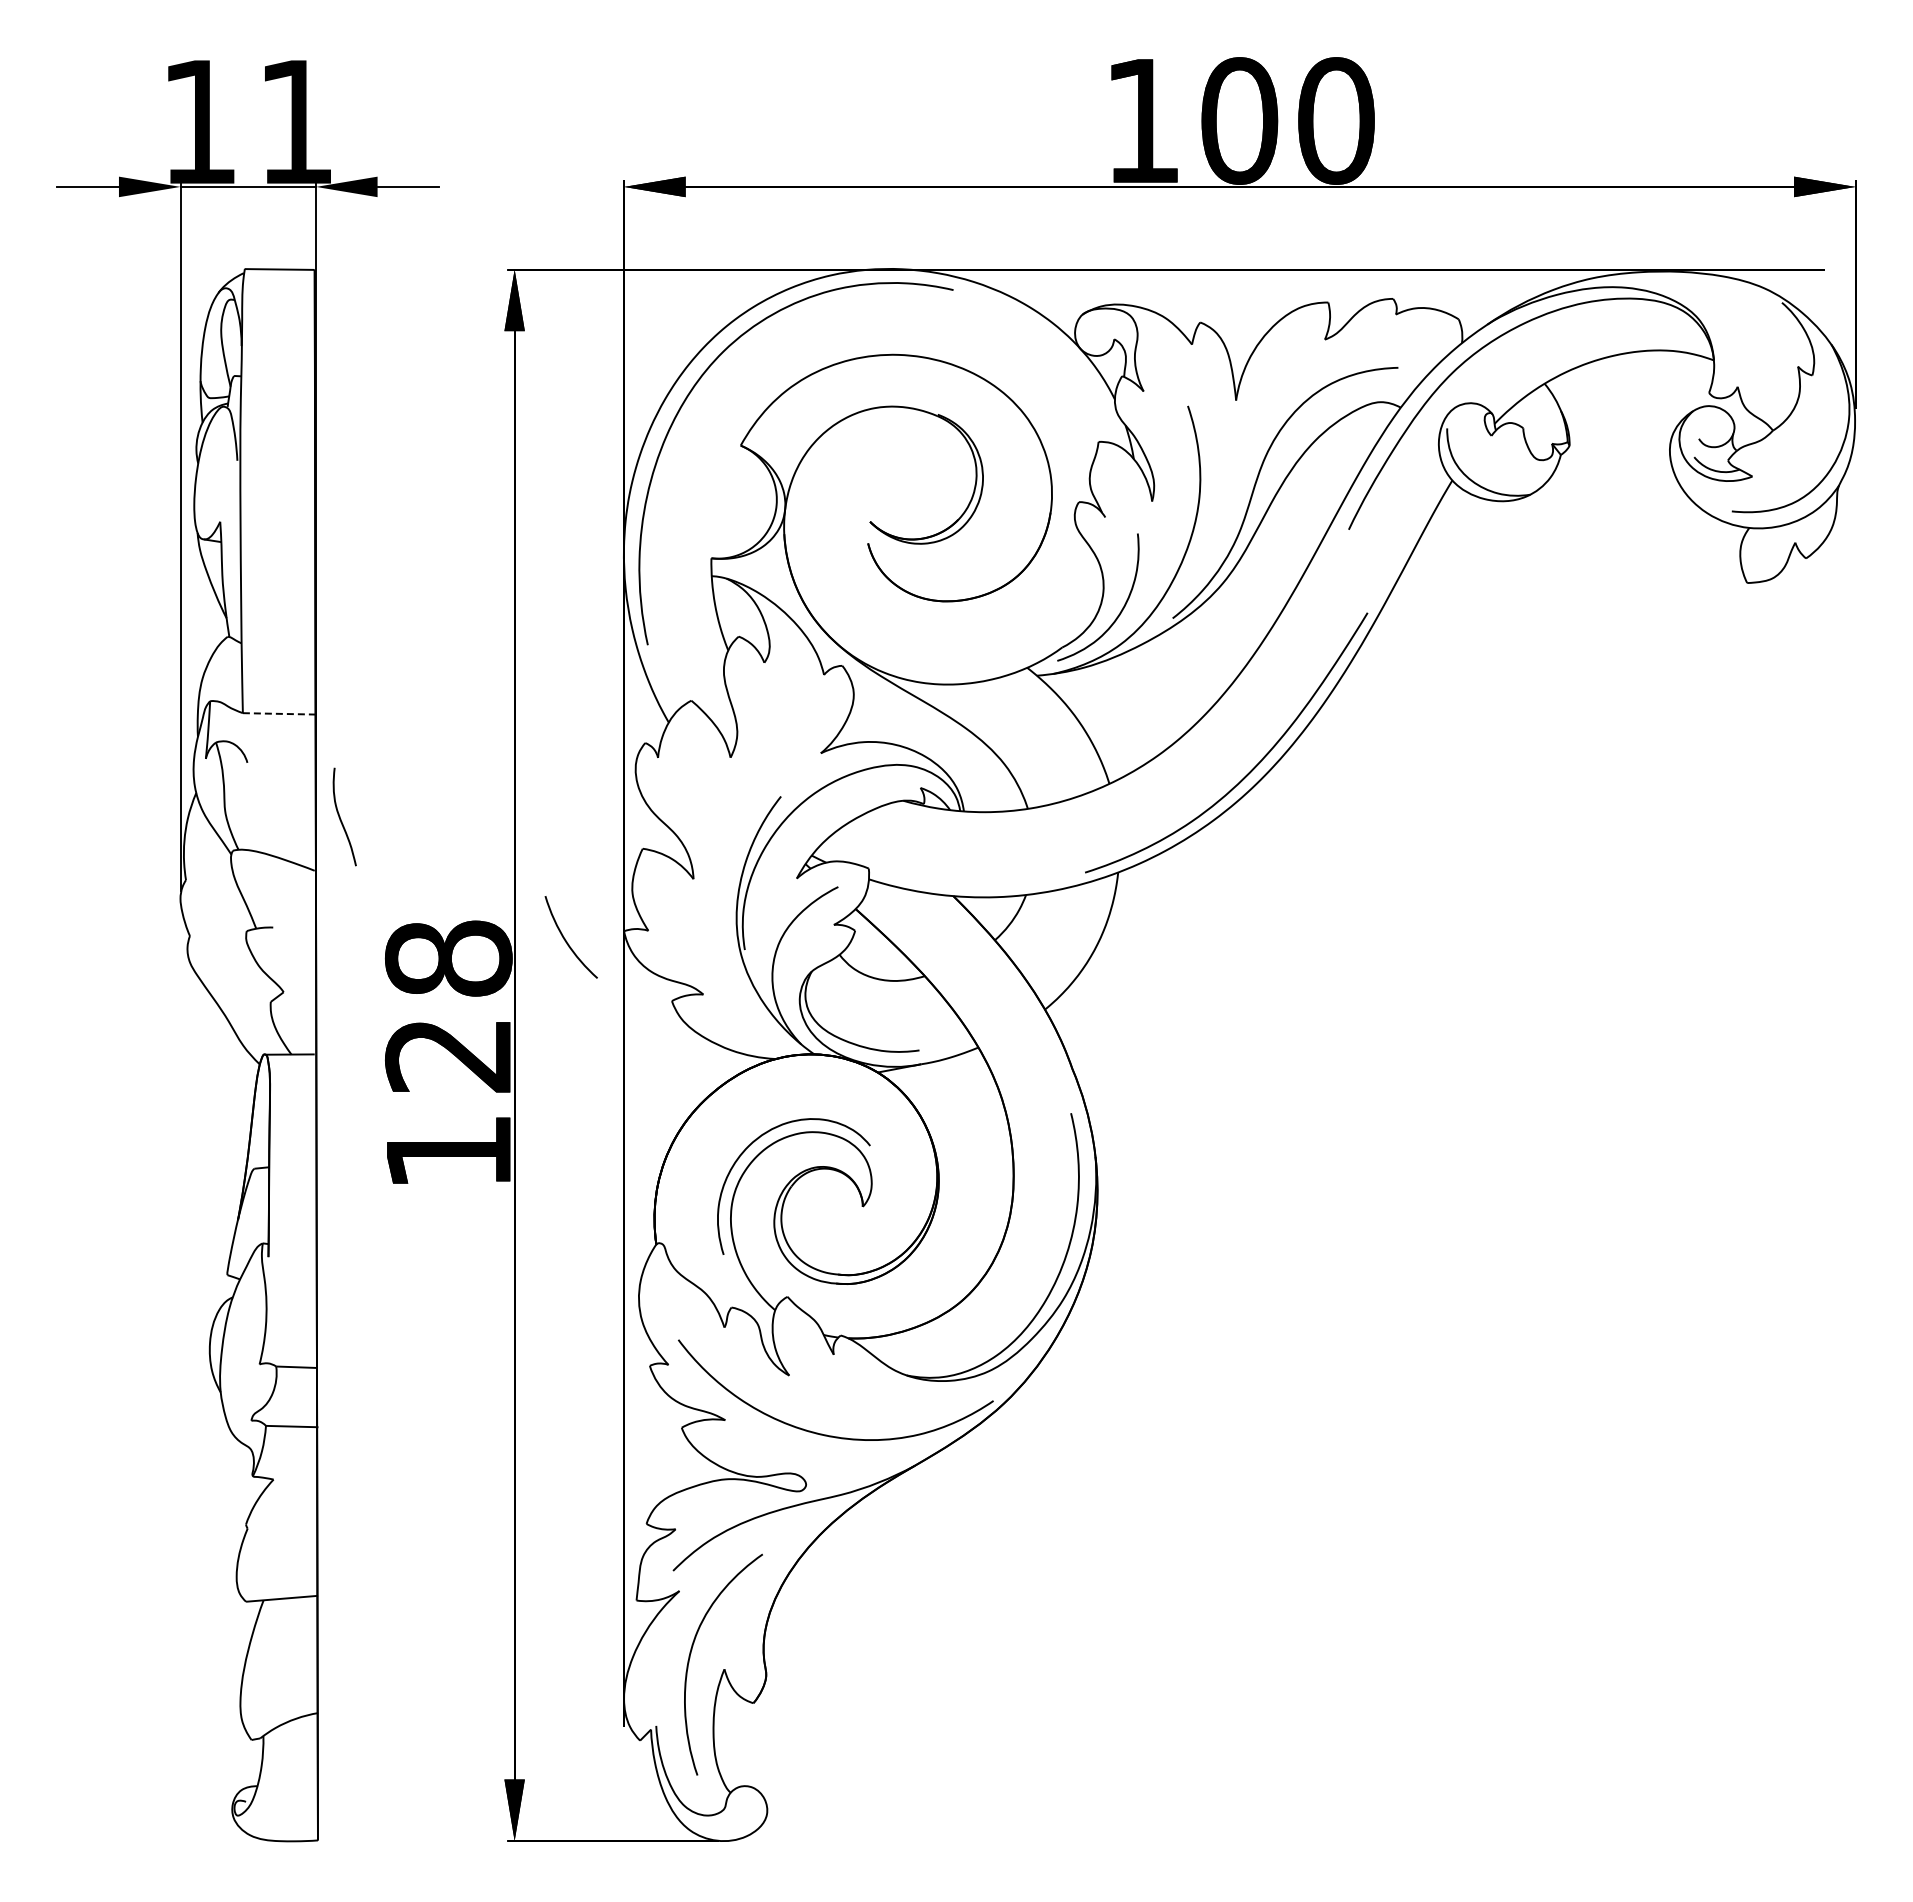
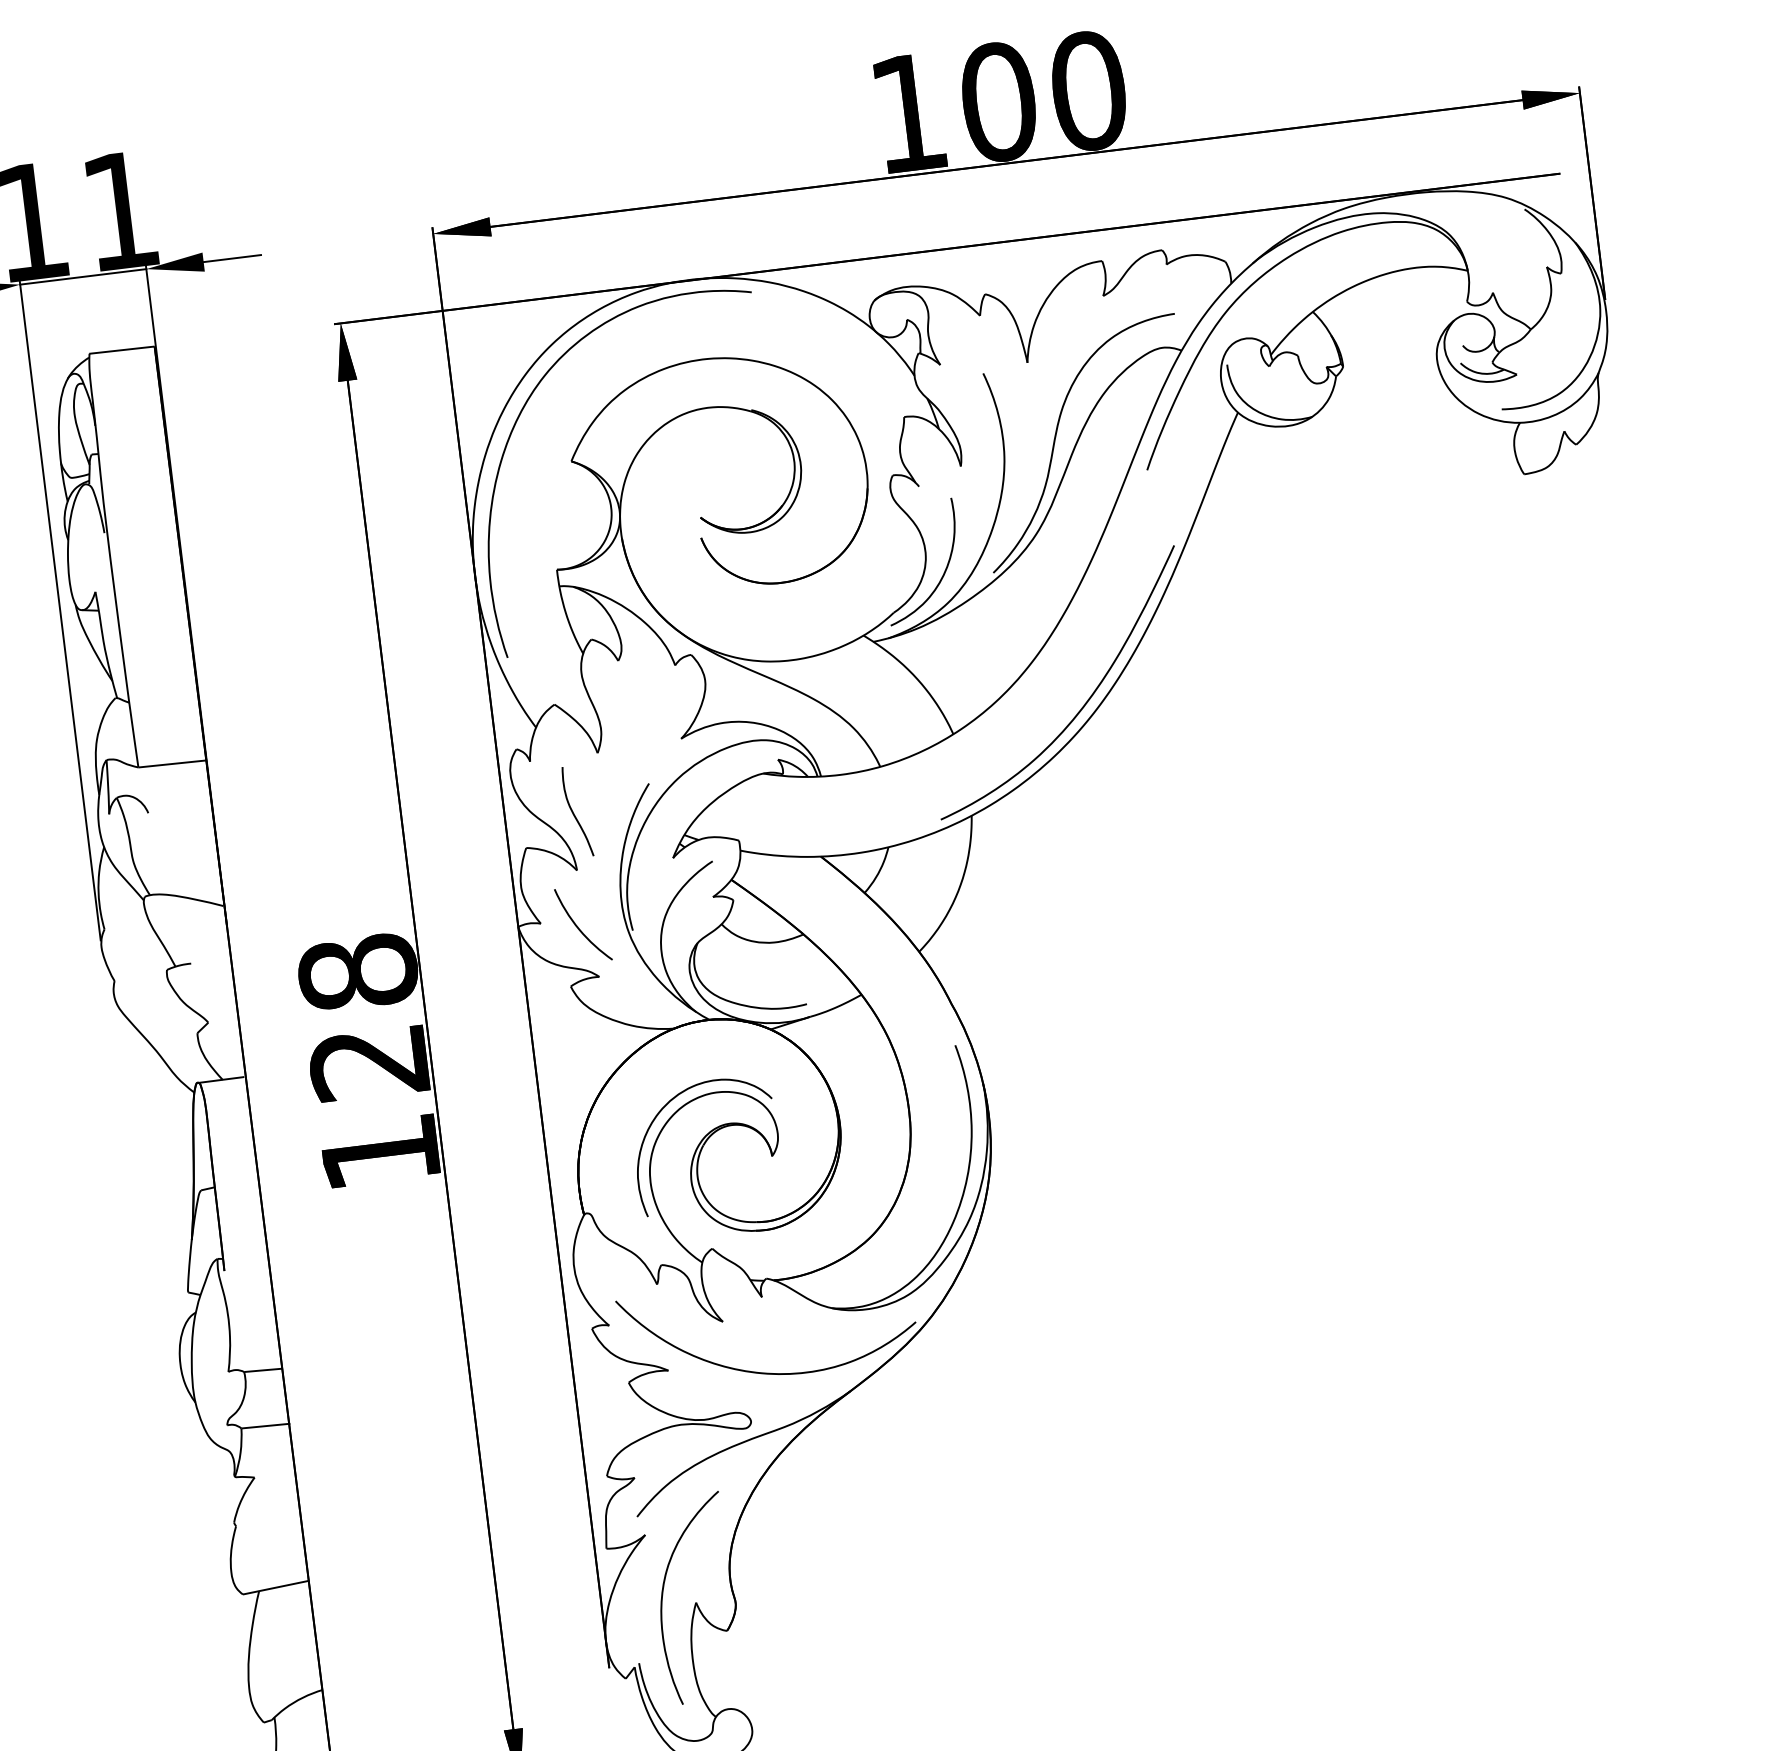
line: (279, 713) -> (172, 763), dashed -> solid
curve: (340, 816) -> (573, 811), moved
curve: (566, 940) -> (579, 928), moved

